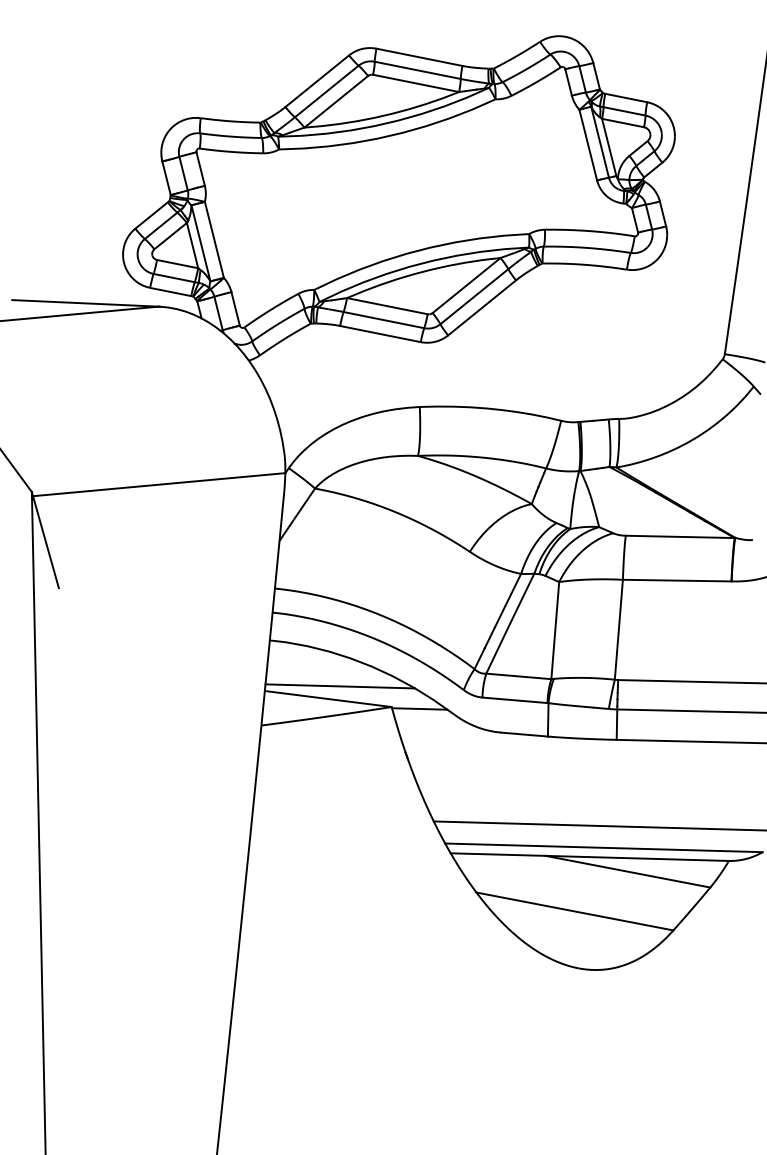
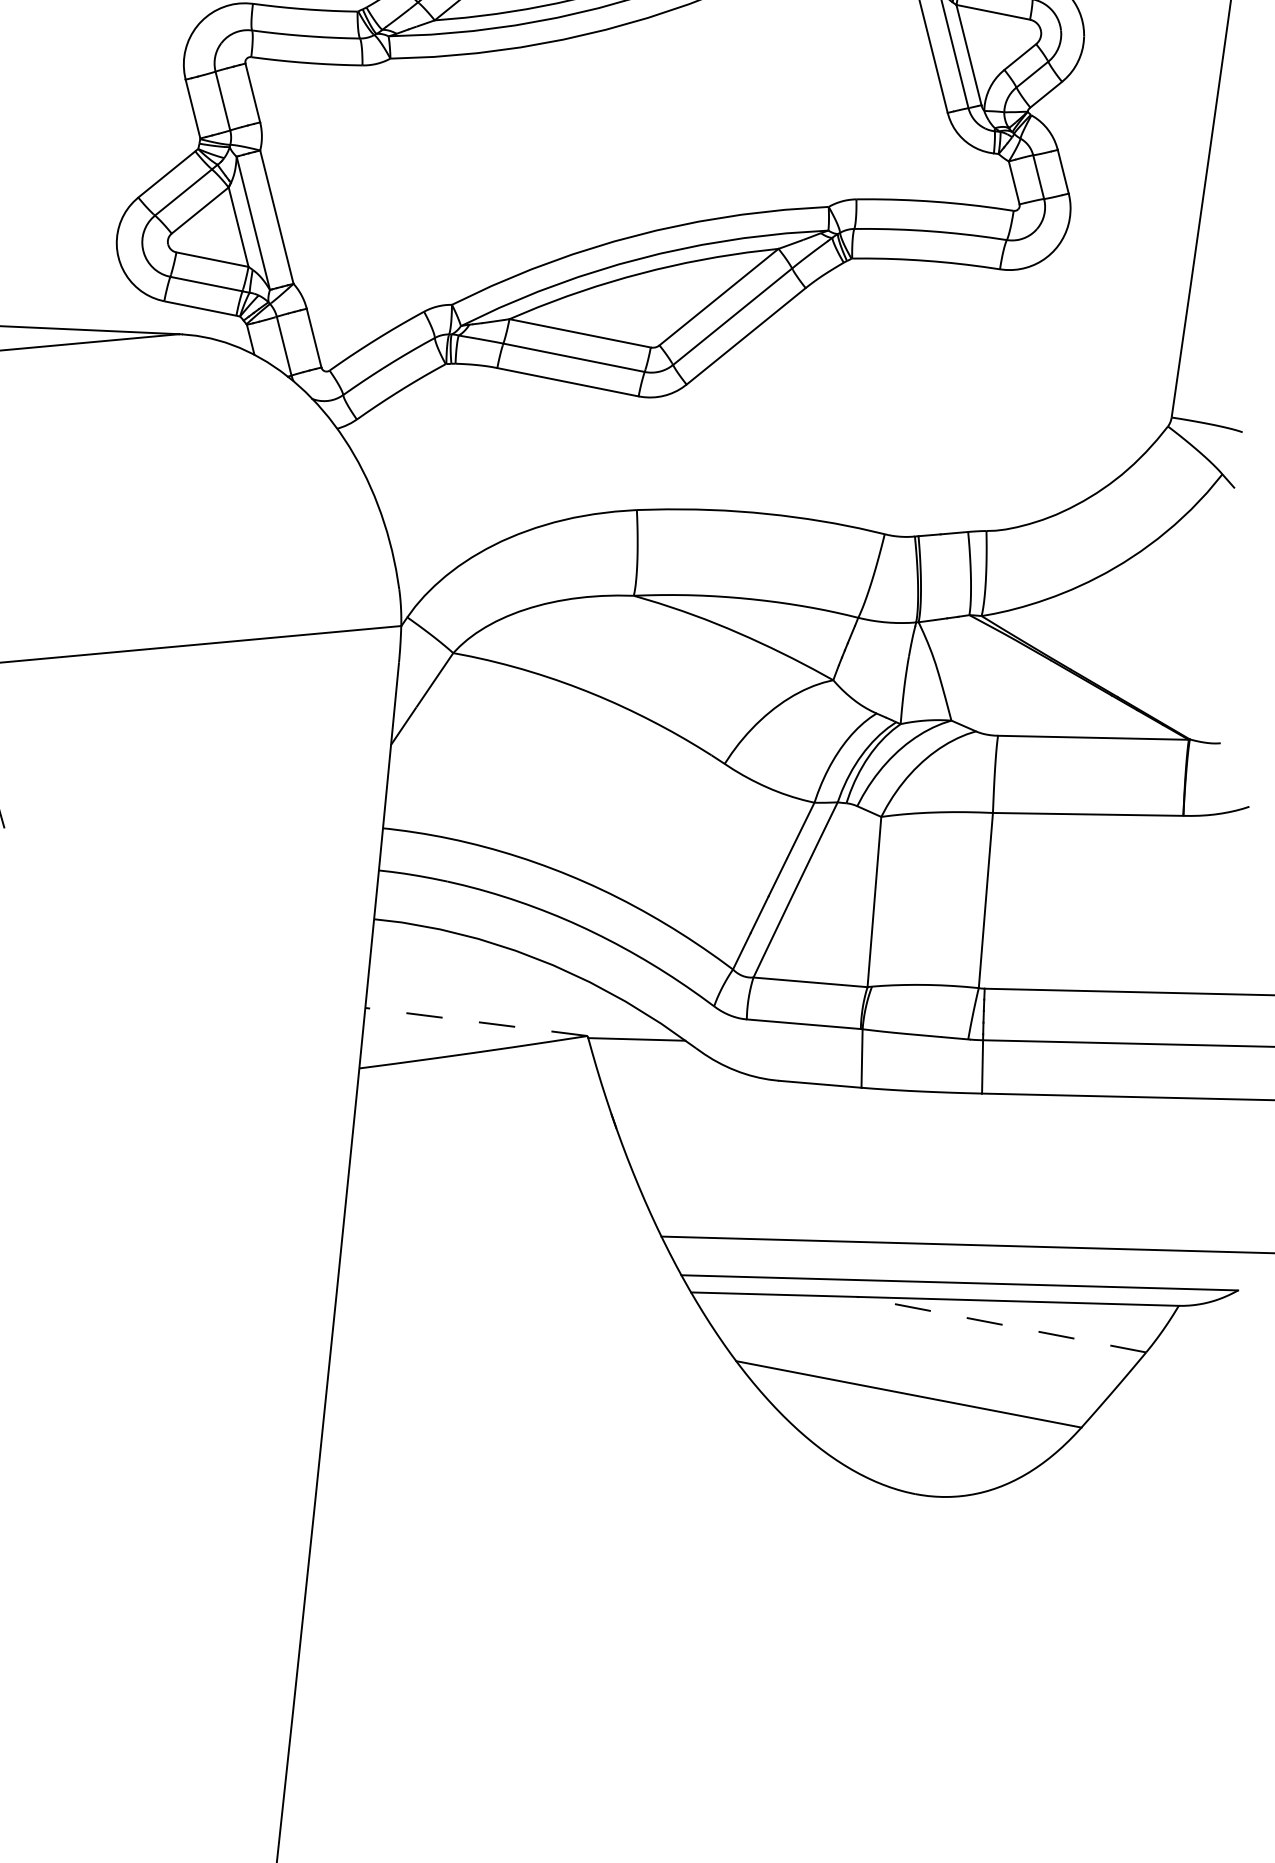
line: (340, 686) -> (497, 1000), removed
line: (328, 699) -> (476, 1022), solid -> dashed
line: (627, 871) -> (1001, 1324), solid -> dashed

